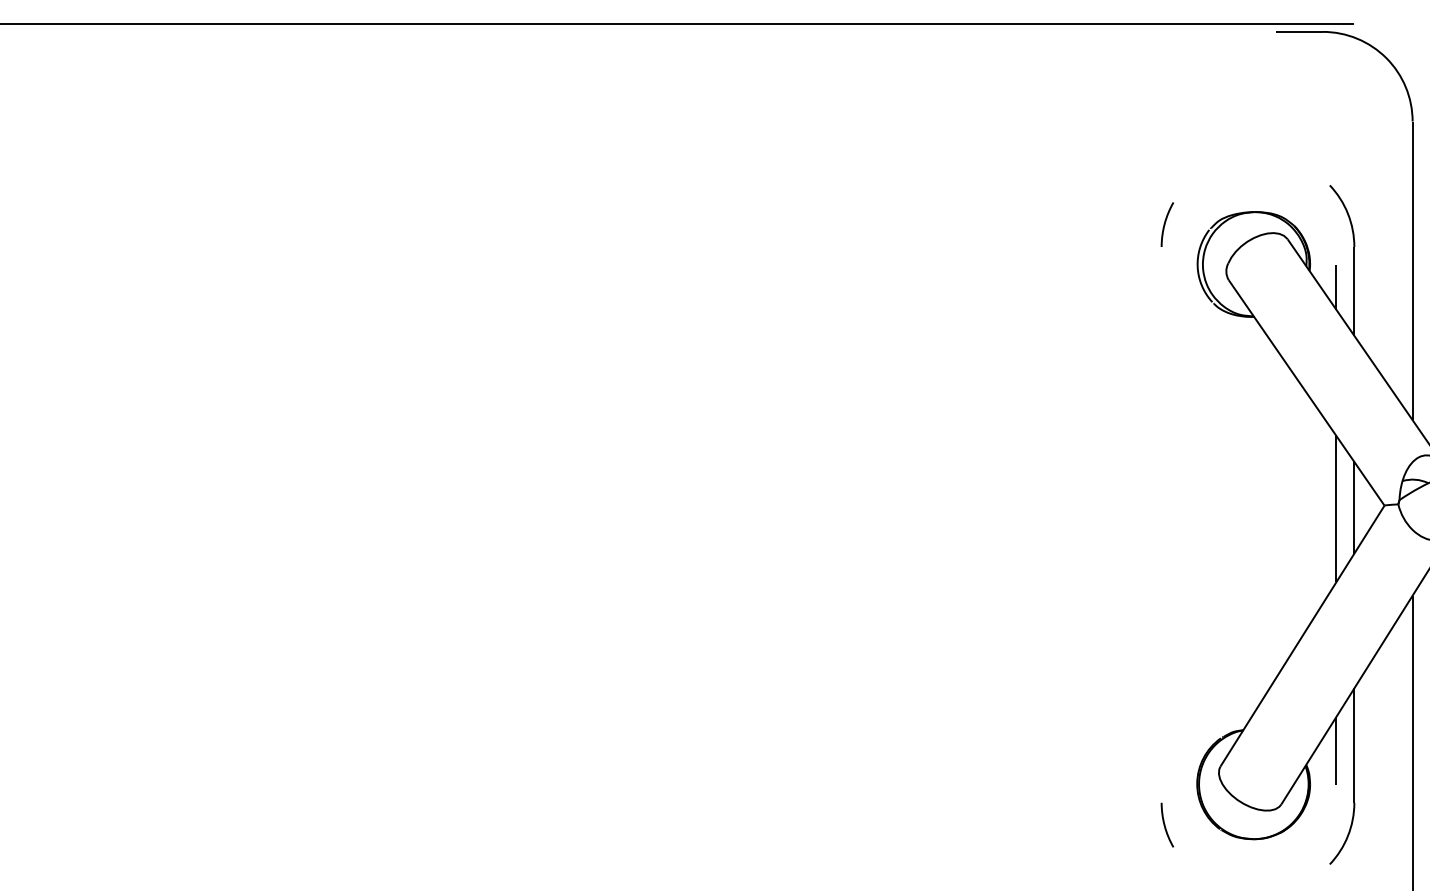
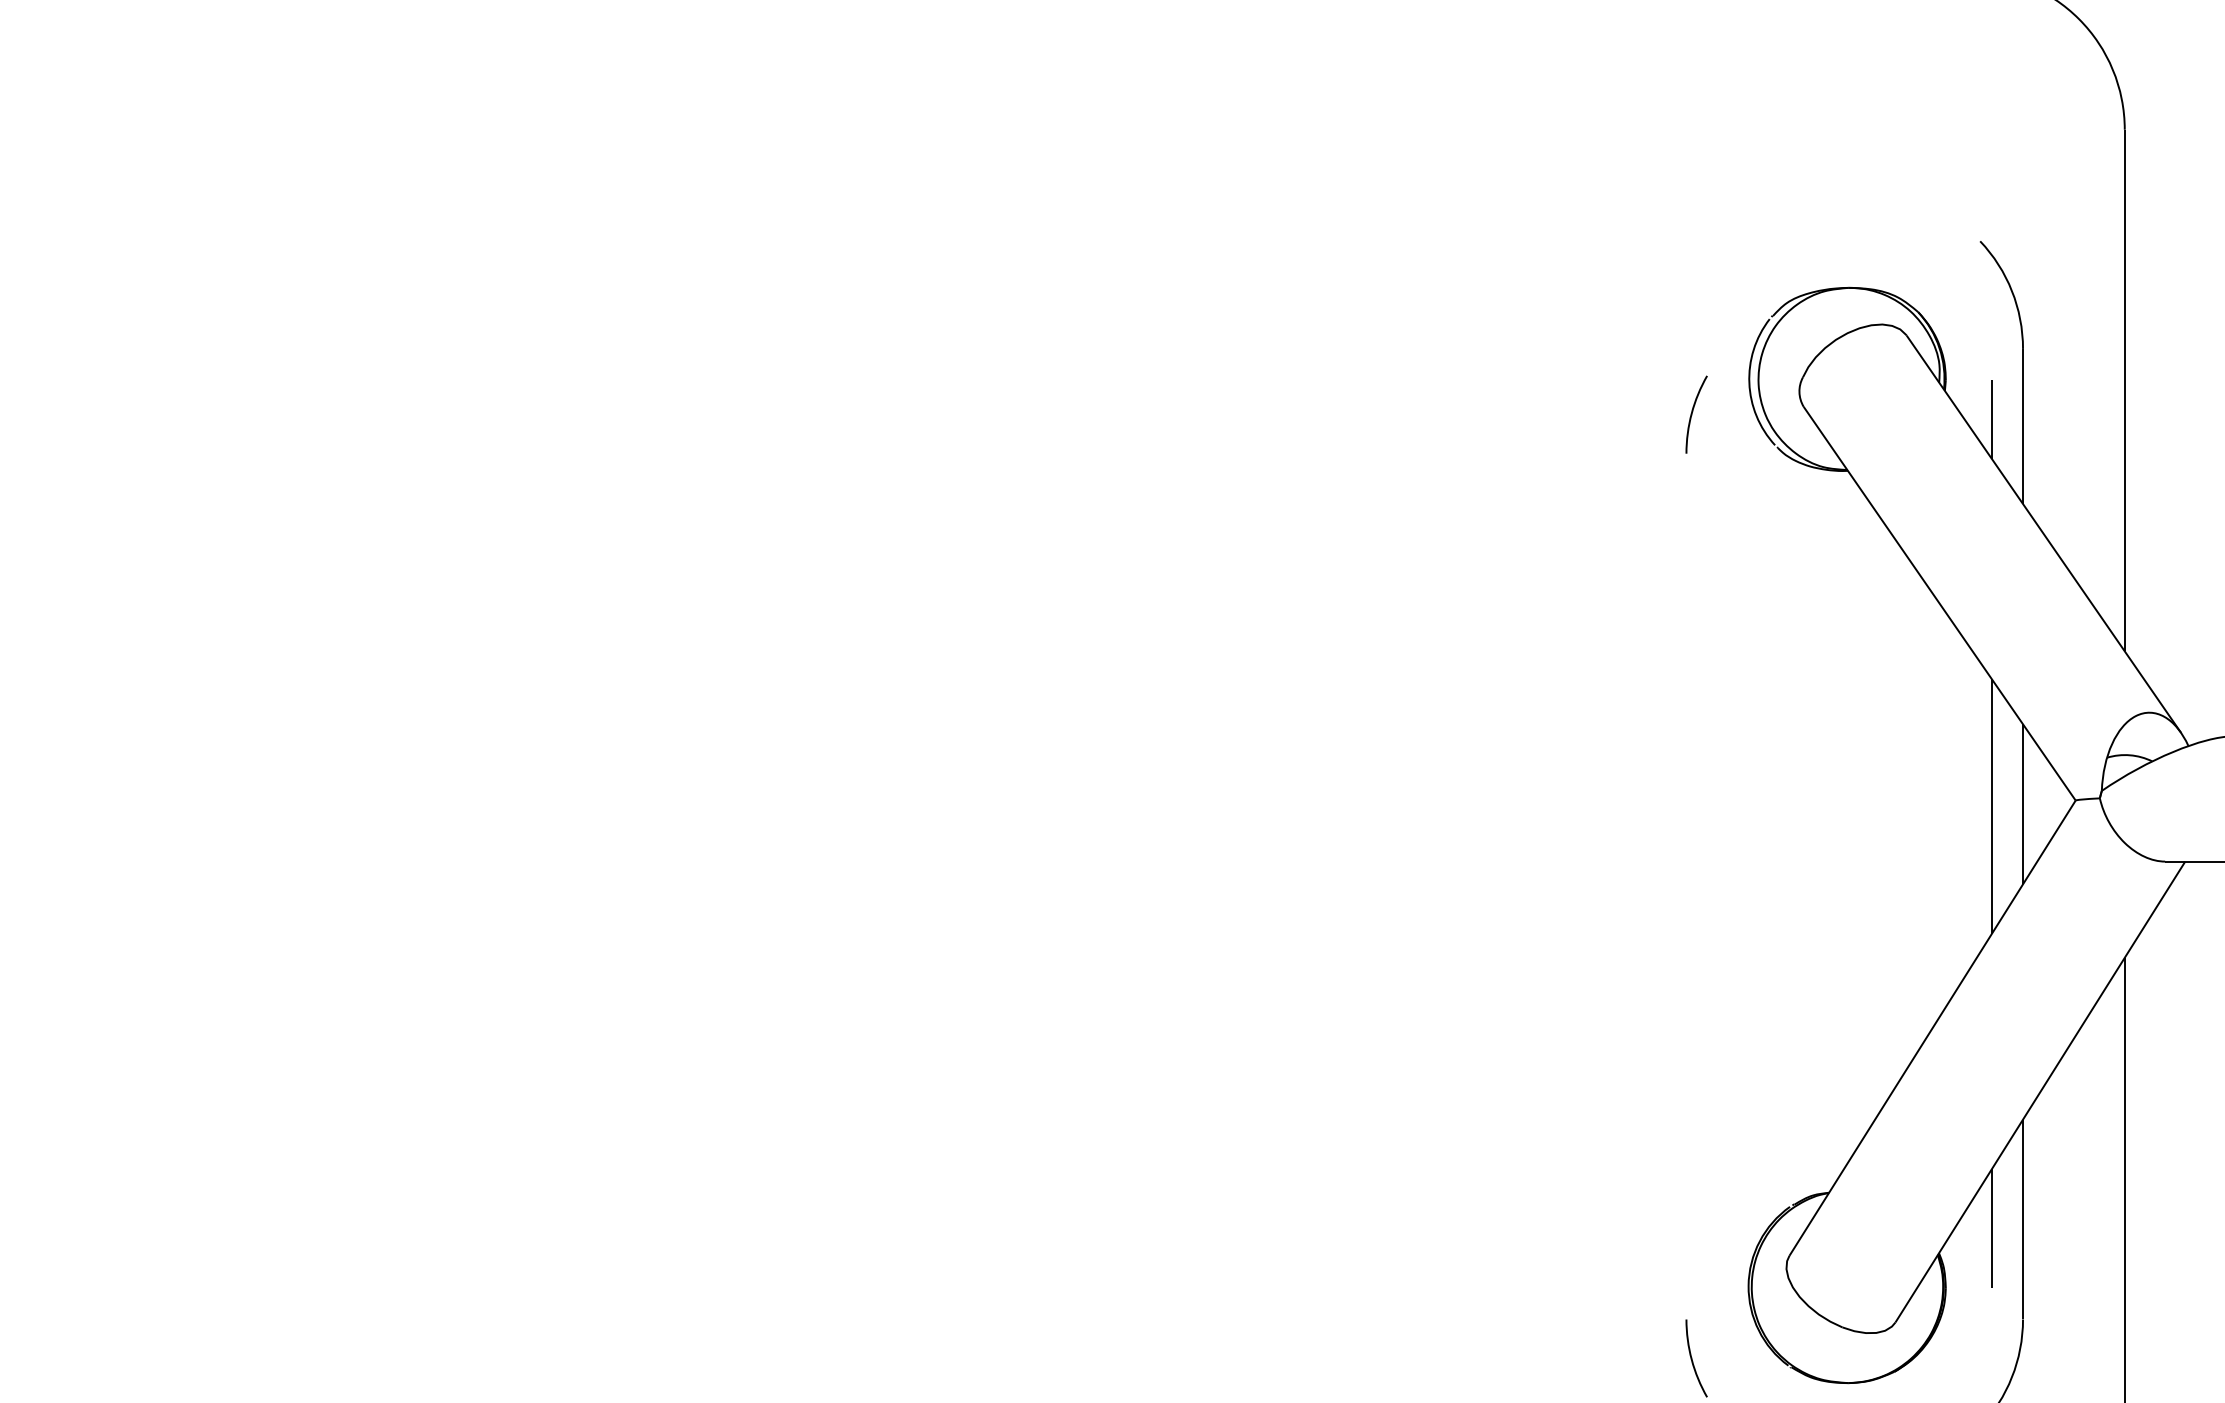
curve: (1165, 224) -> (1693, 414), moved

